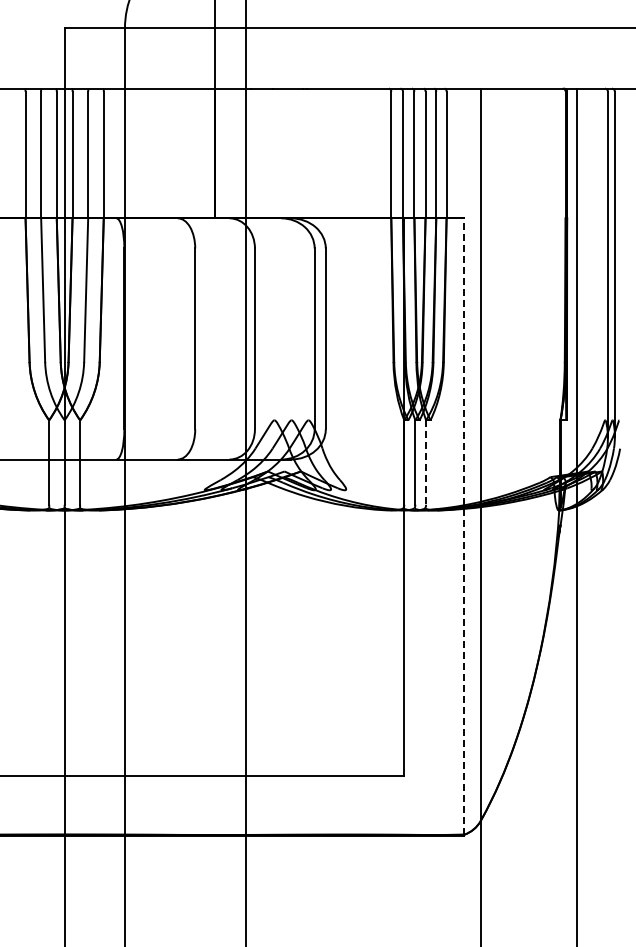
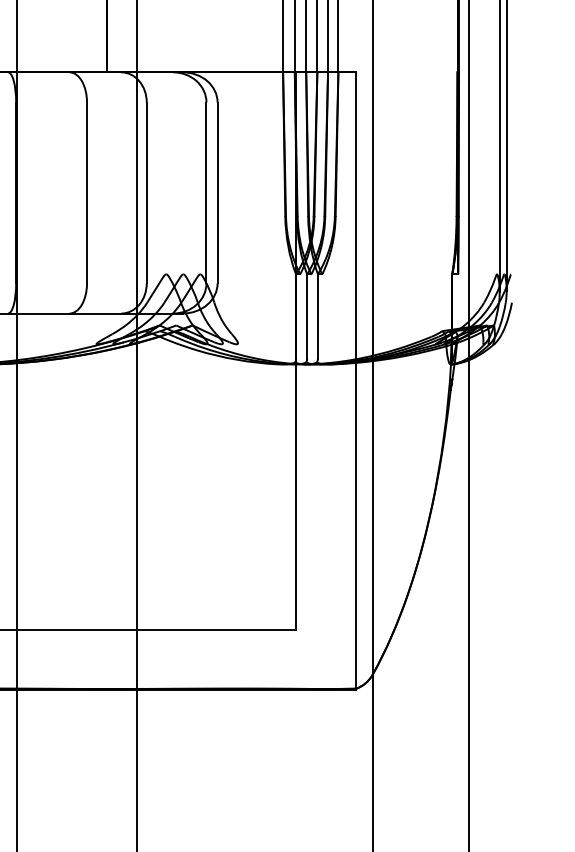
line: (426, 463) -> (318, 317), dashed -> solid
line: (464, 526) -> (356, 380), dashed -> solid

